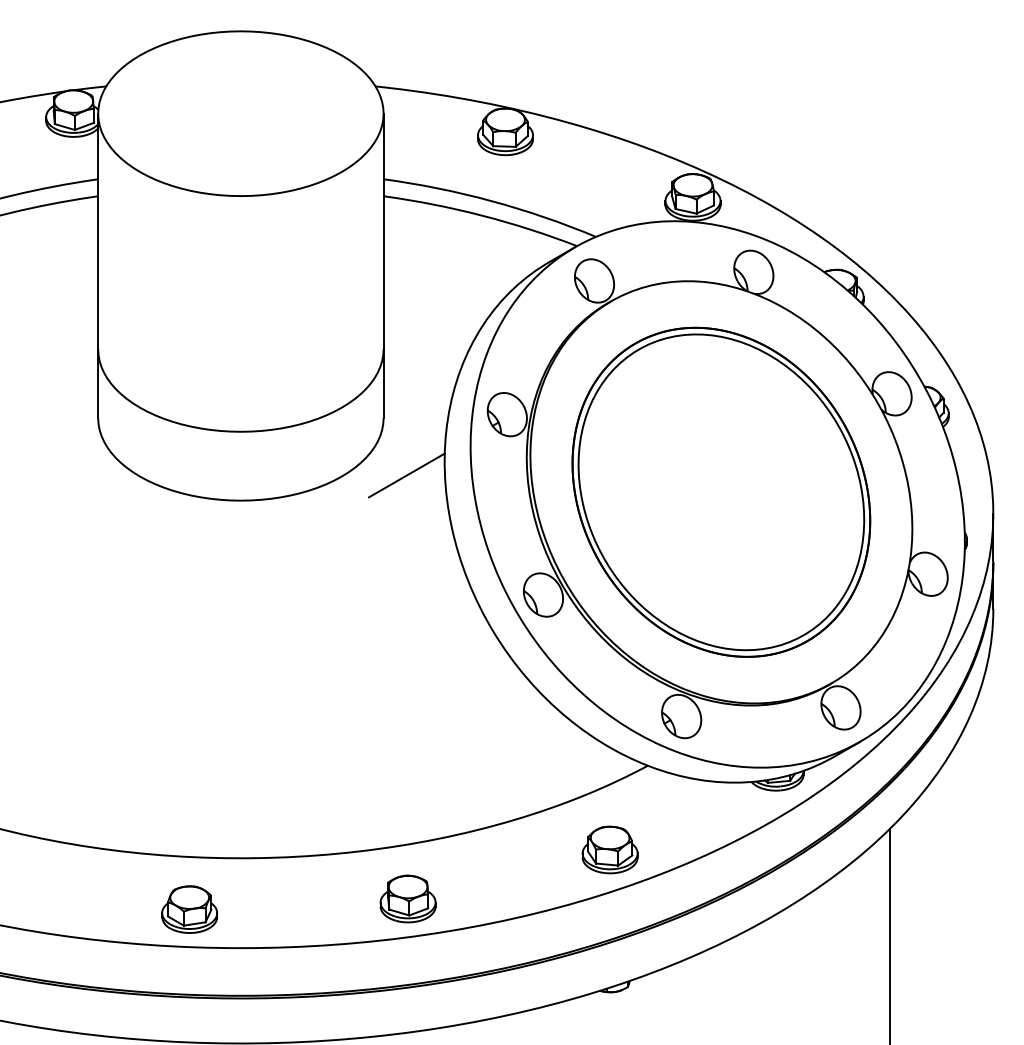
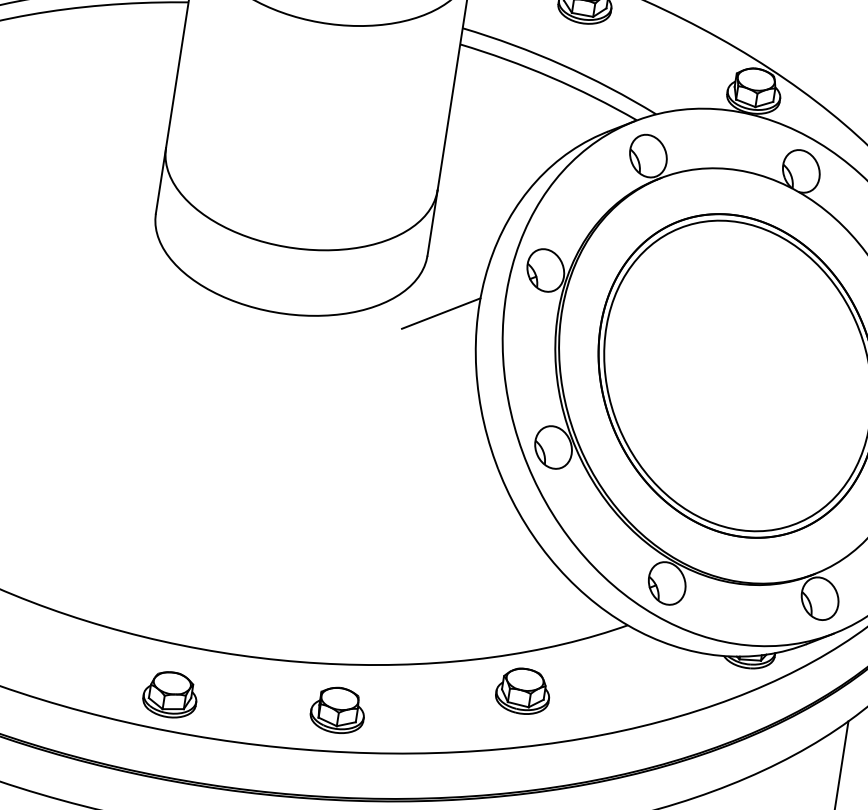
part: (609, 849) -> (522, 690), moved
part: (407, 898) -> (337, 709), moved

